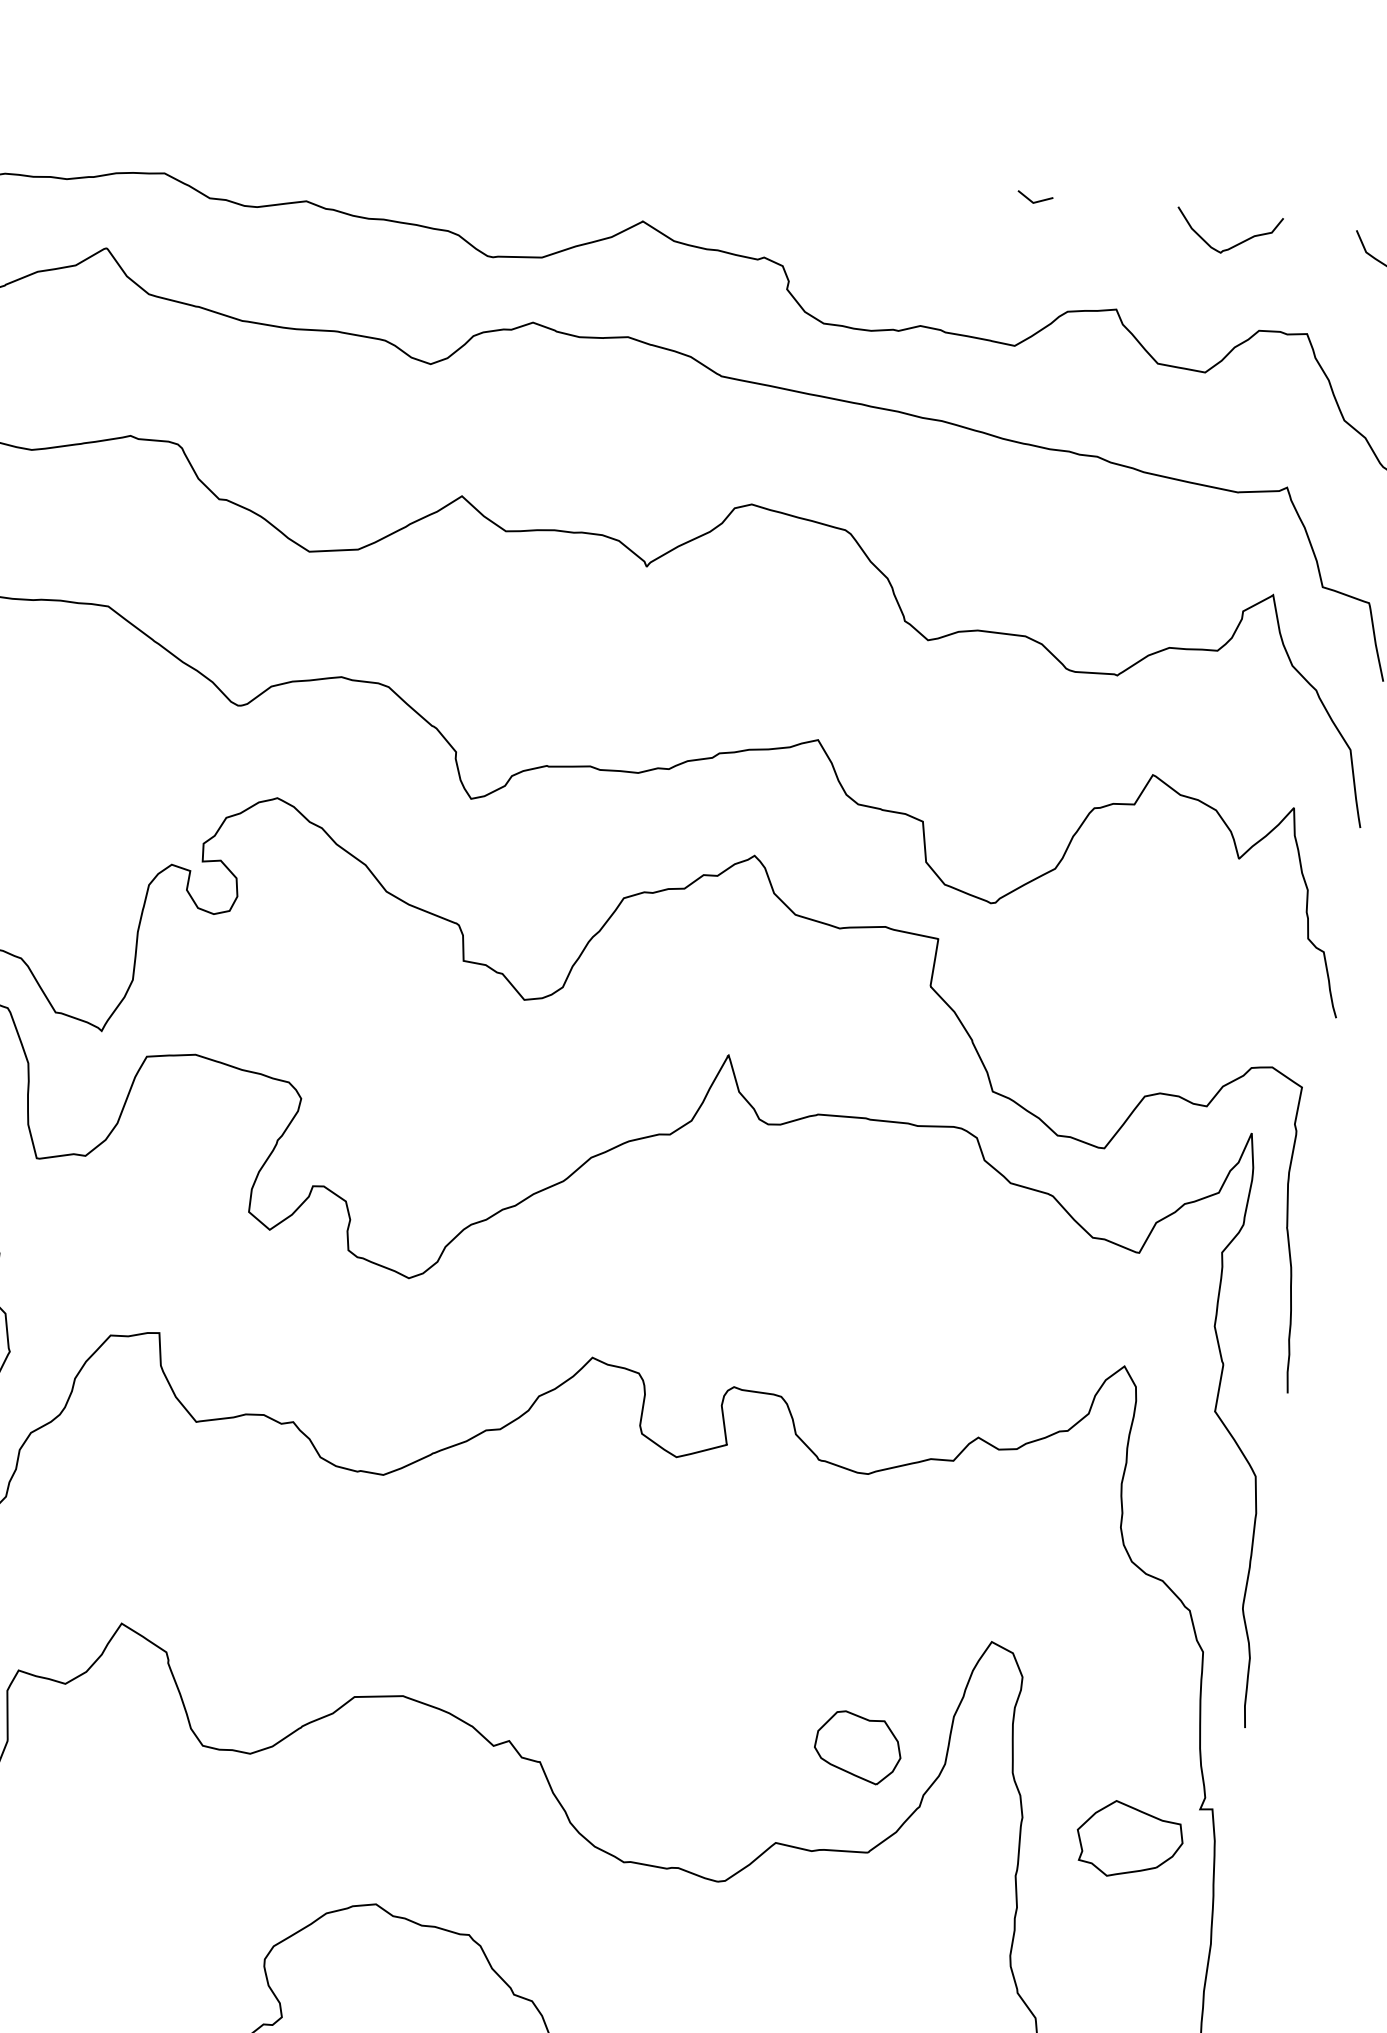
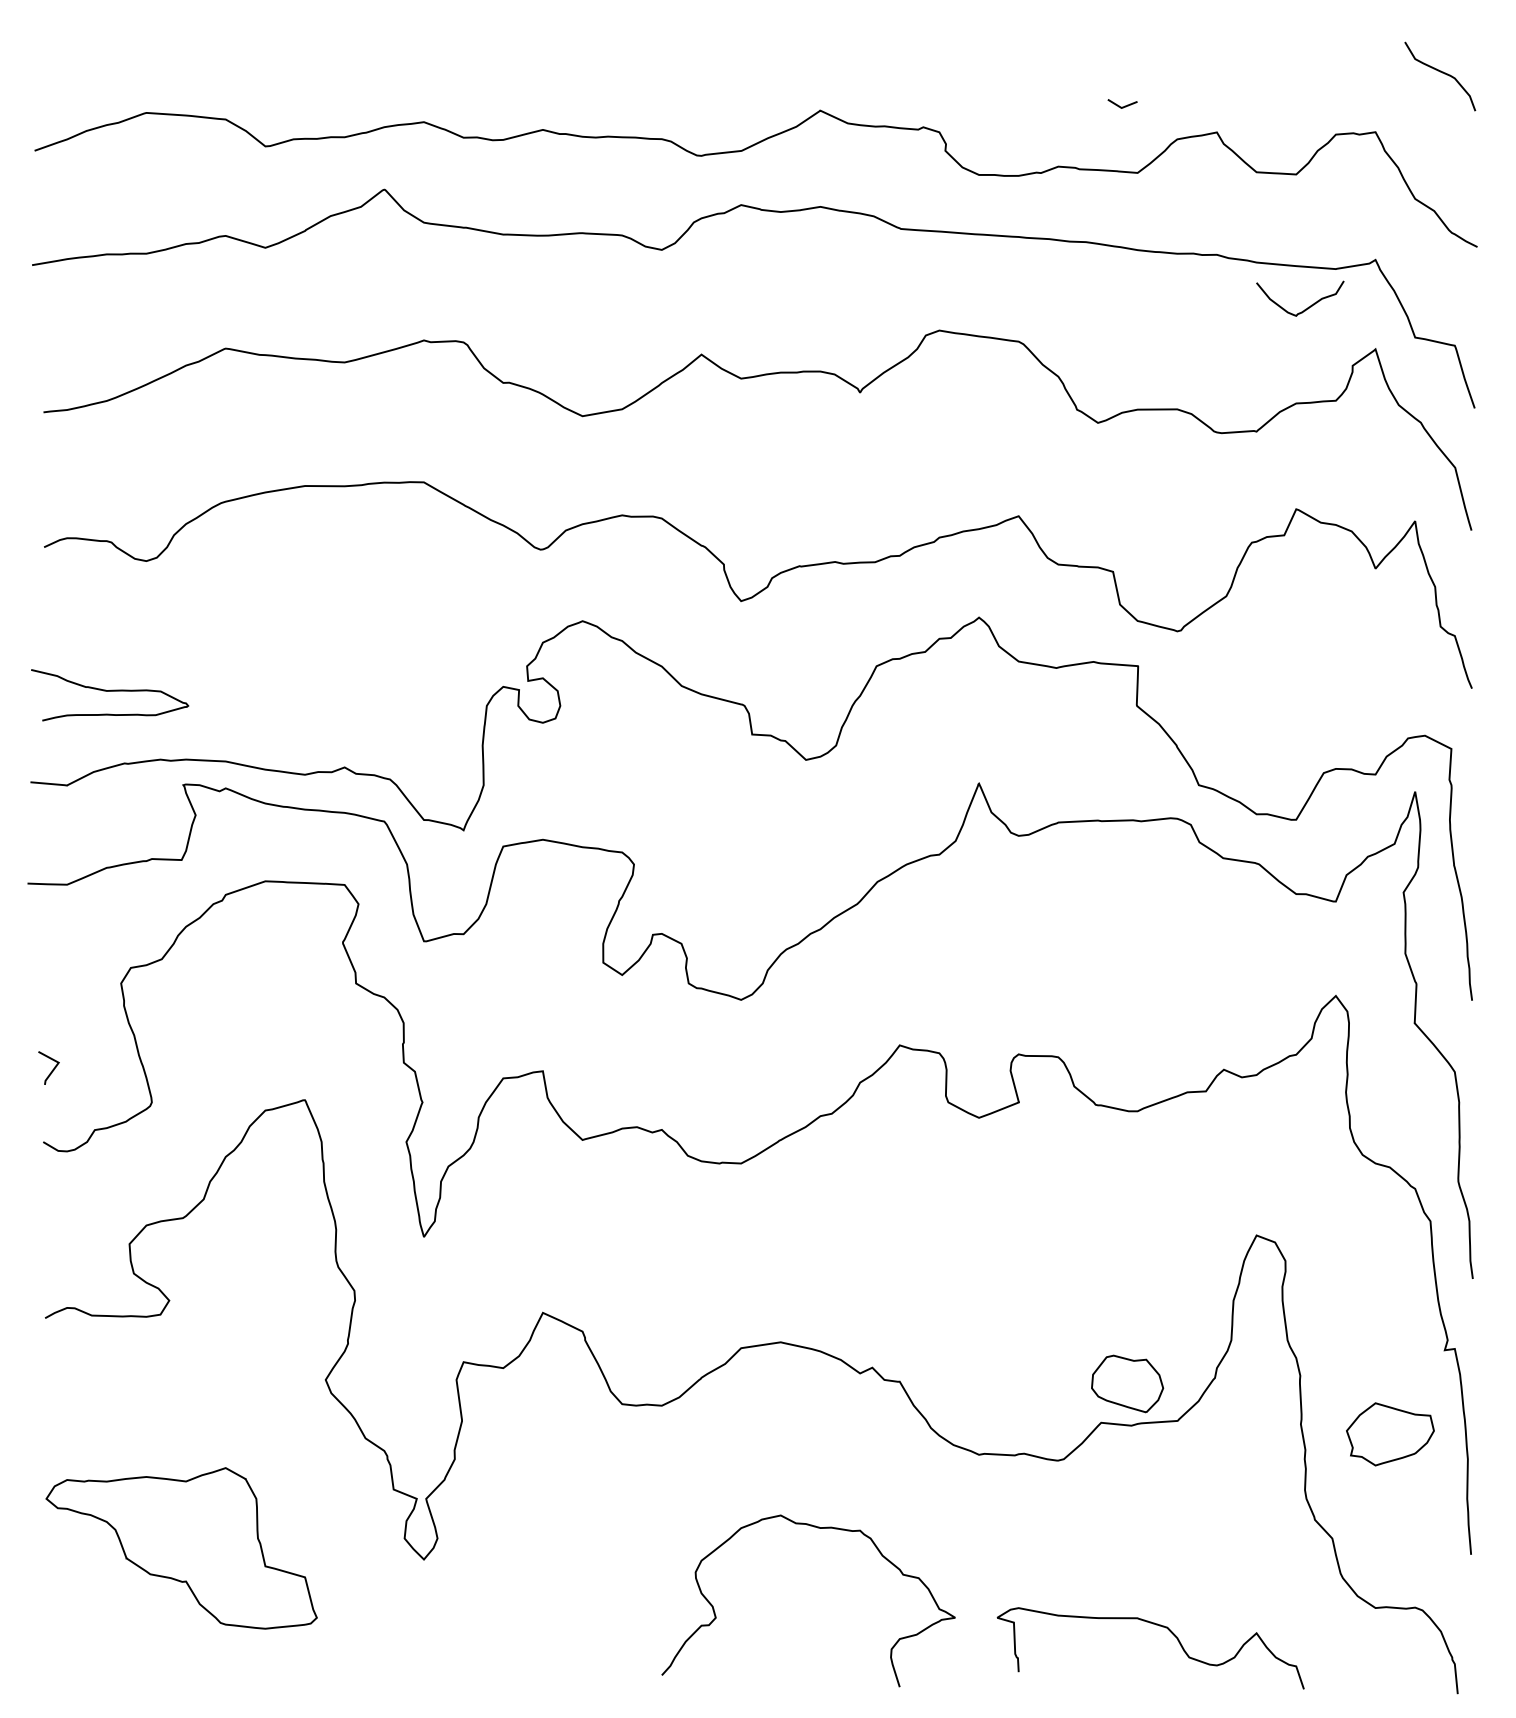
line: (1034, 201) -> (1122, 106), moved
curve: (1233, 245) -> (1305, 308), moved
part: (858, 1746) -> (1127, 1383), moved
part: (1129, 1840) -> (1390, 1434), moved

